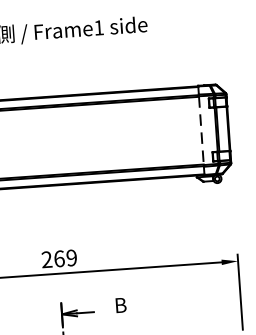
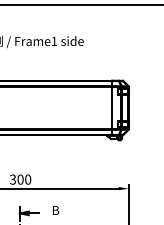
line: (202, 131) -> (112, 108), dashed -> solid
text: (59, 258) -> (20, 179), 269 -> 300

